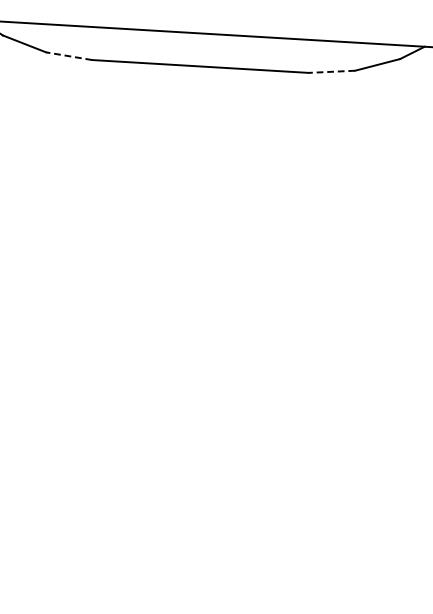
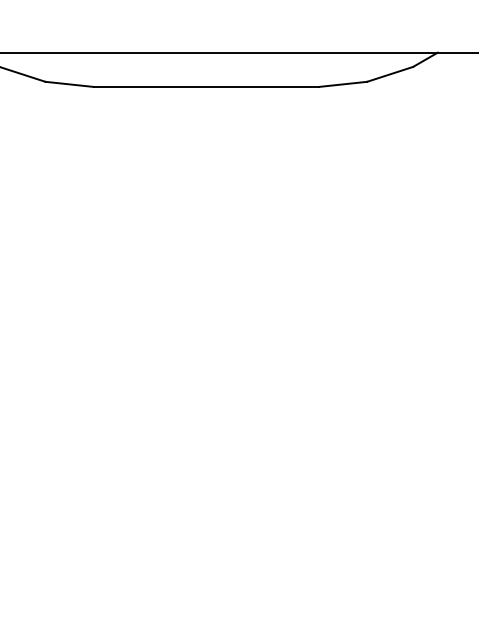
line: (69, 56) -> (69, 84), dashed -> solid
line: (331, 71) -> (342, 84), dashed -> solid

